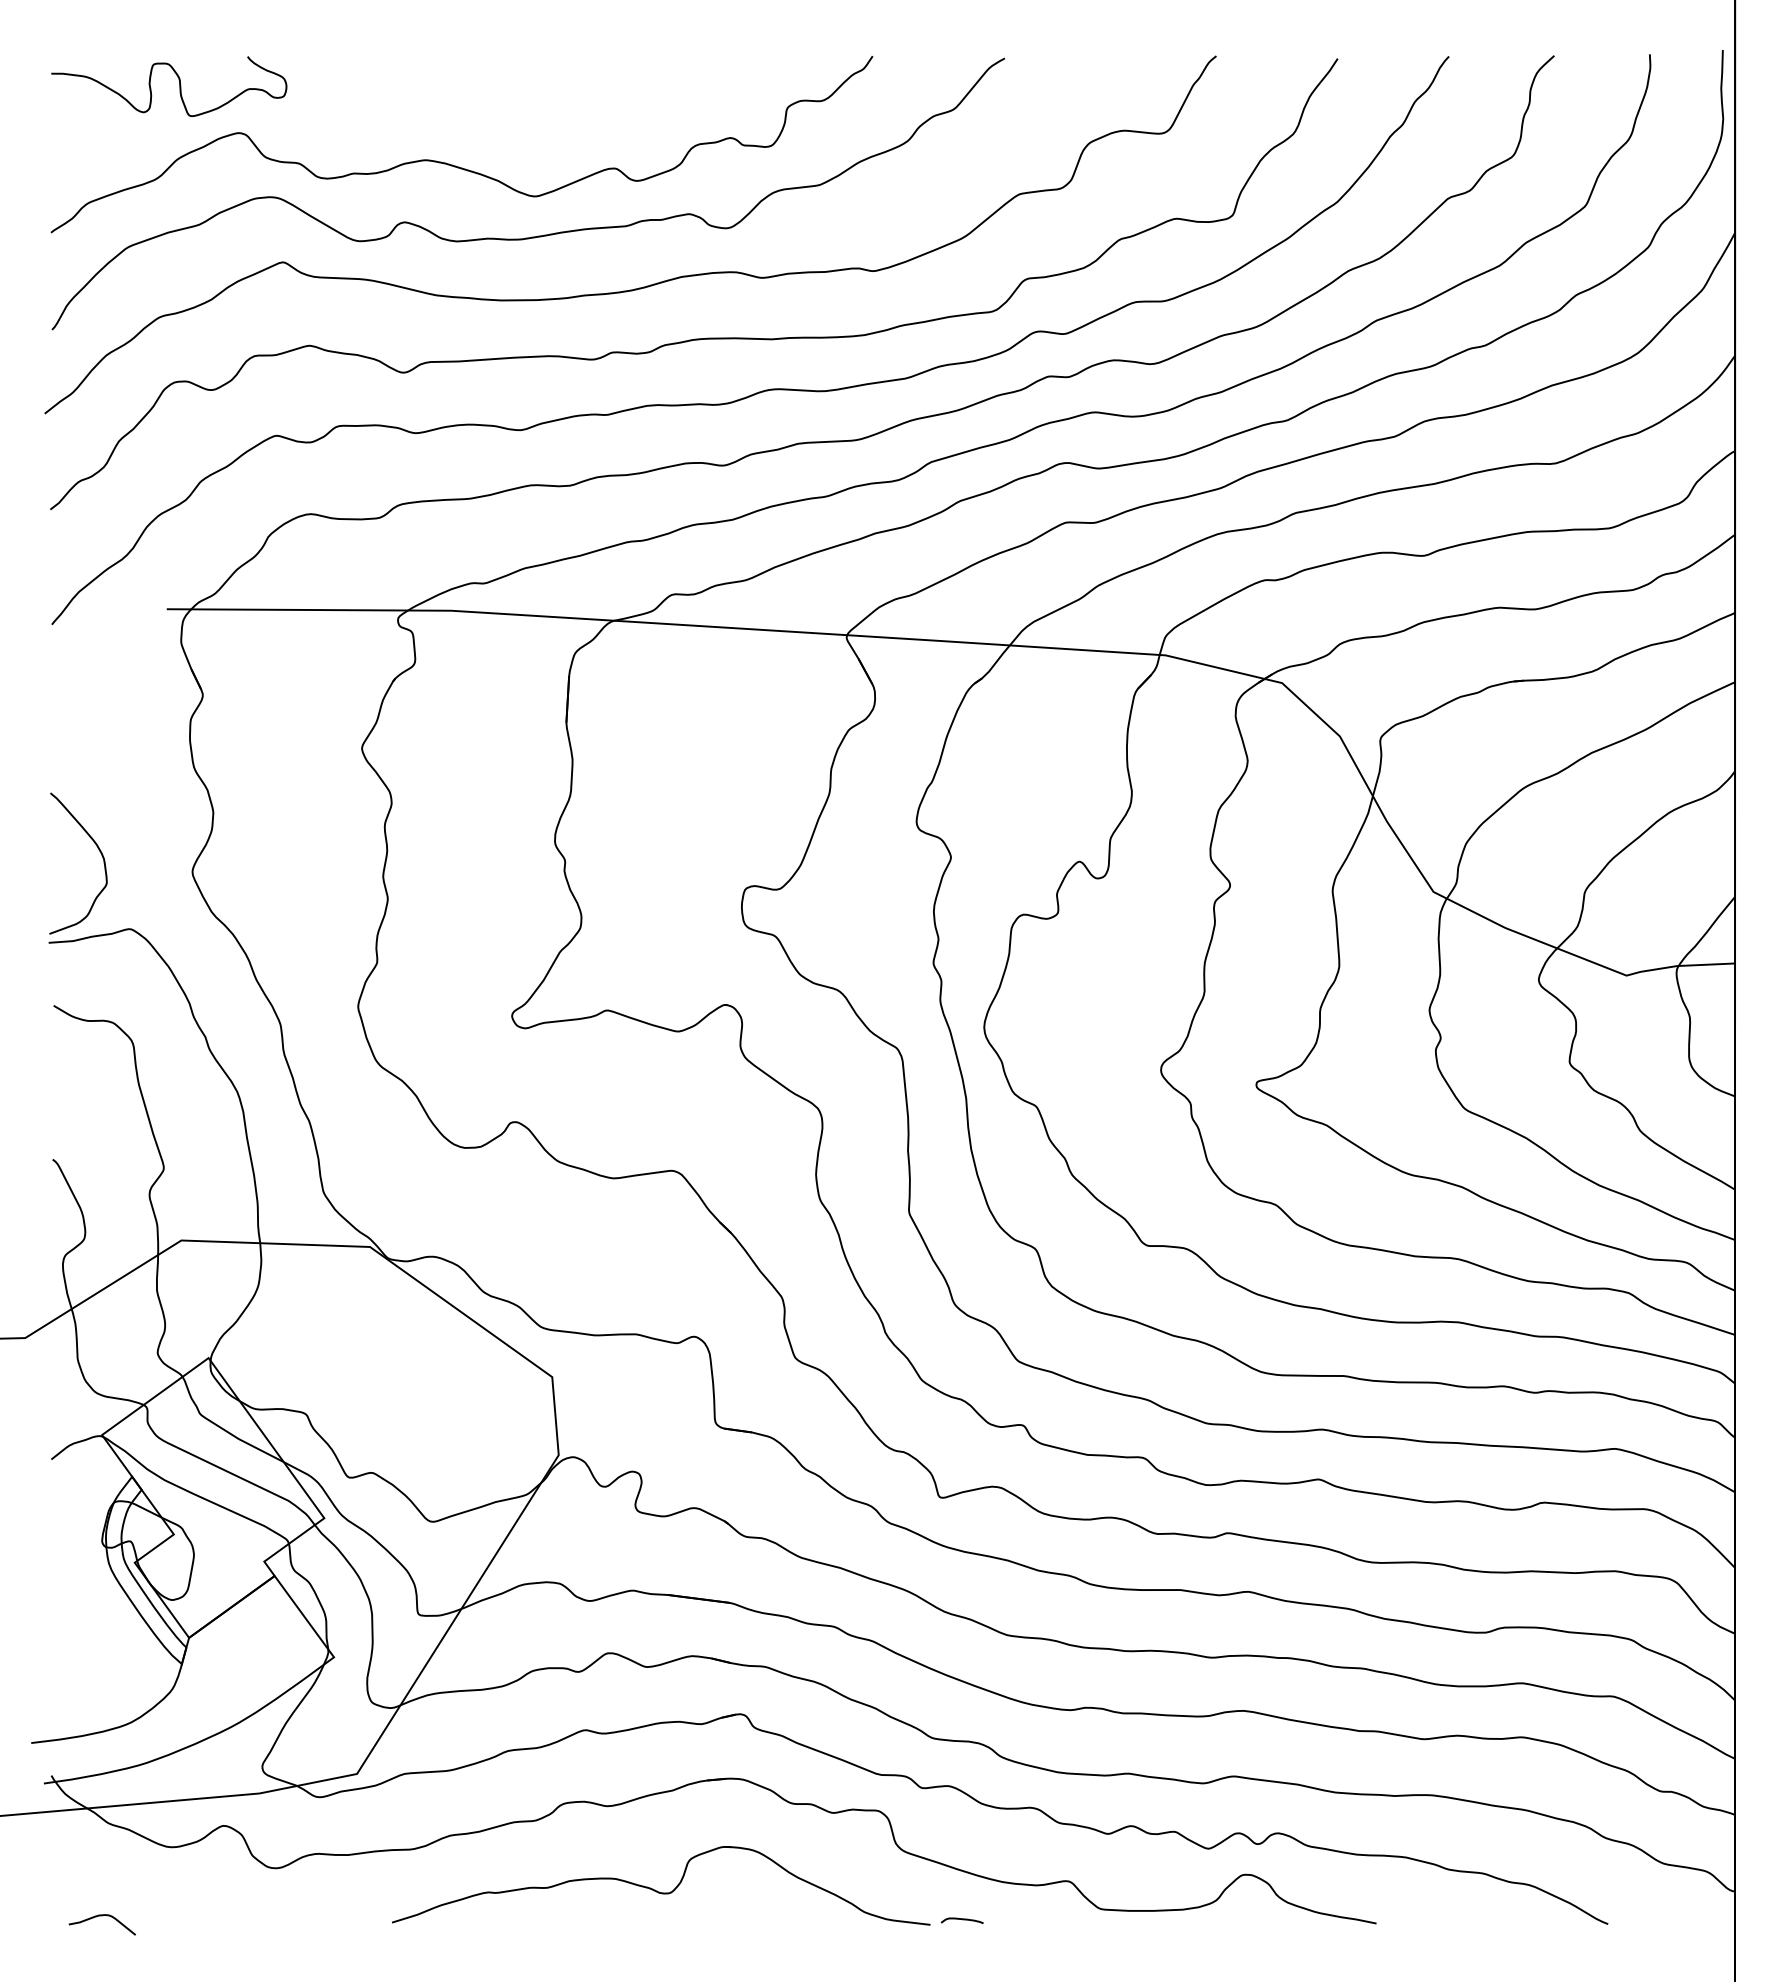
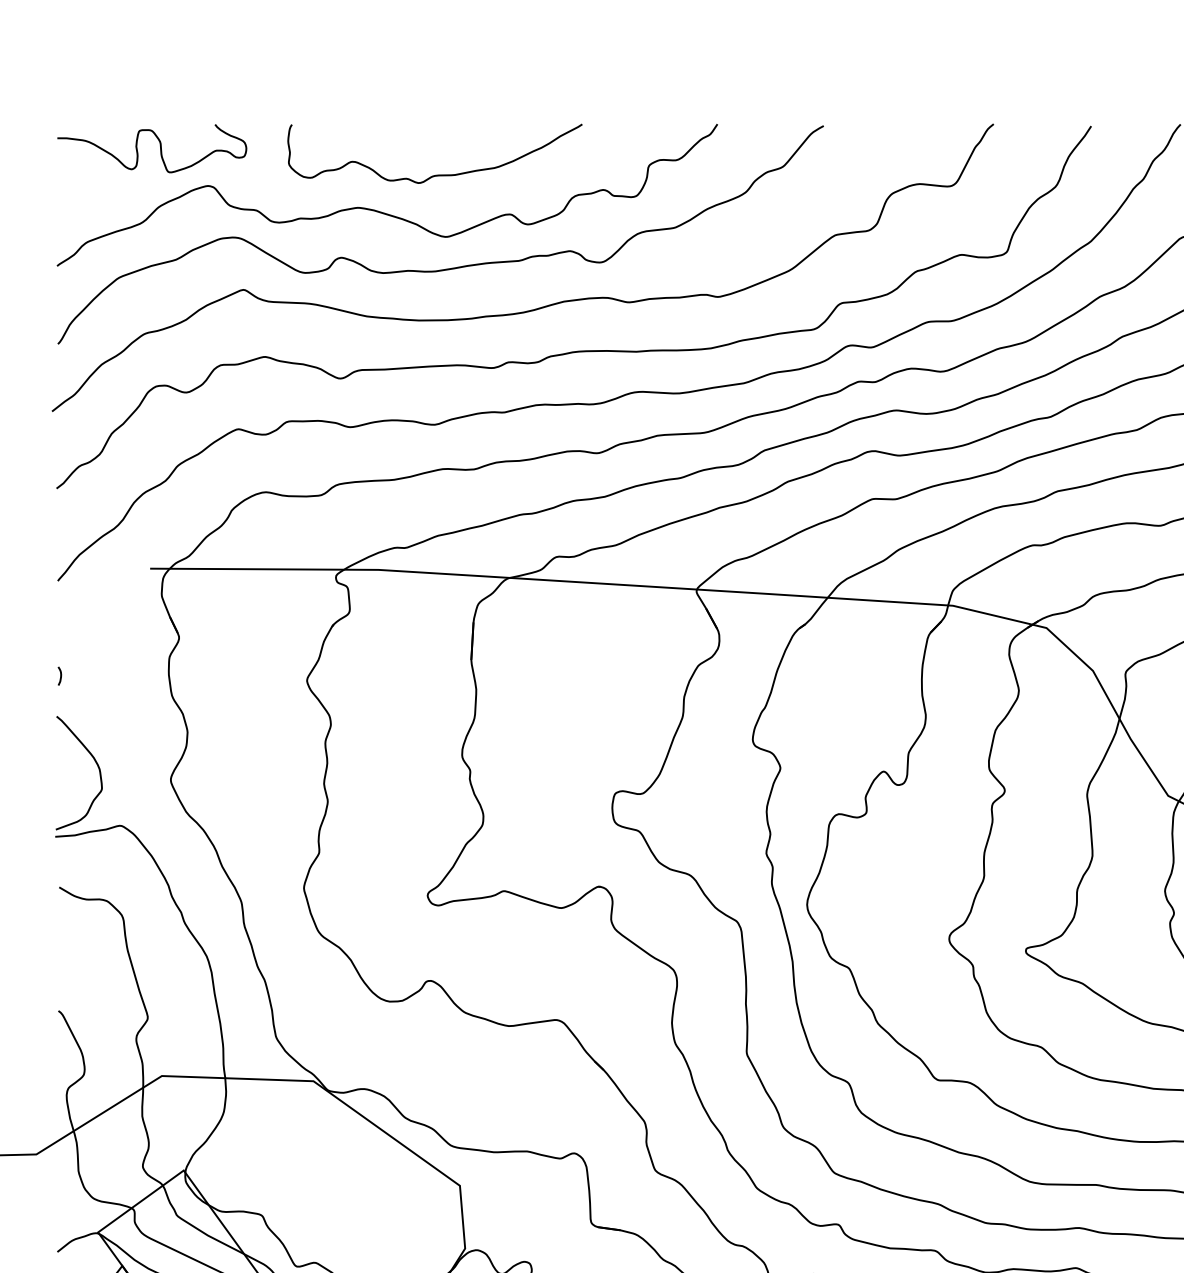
curve: (520, 119) -> (434, 175), added
curve: (55, 742) -> (60, 675), added

